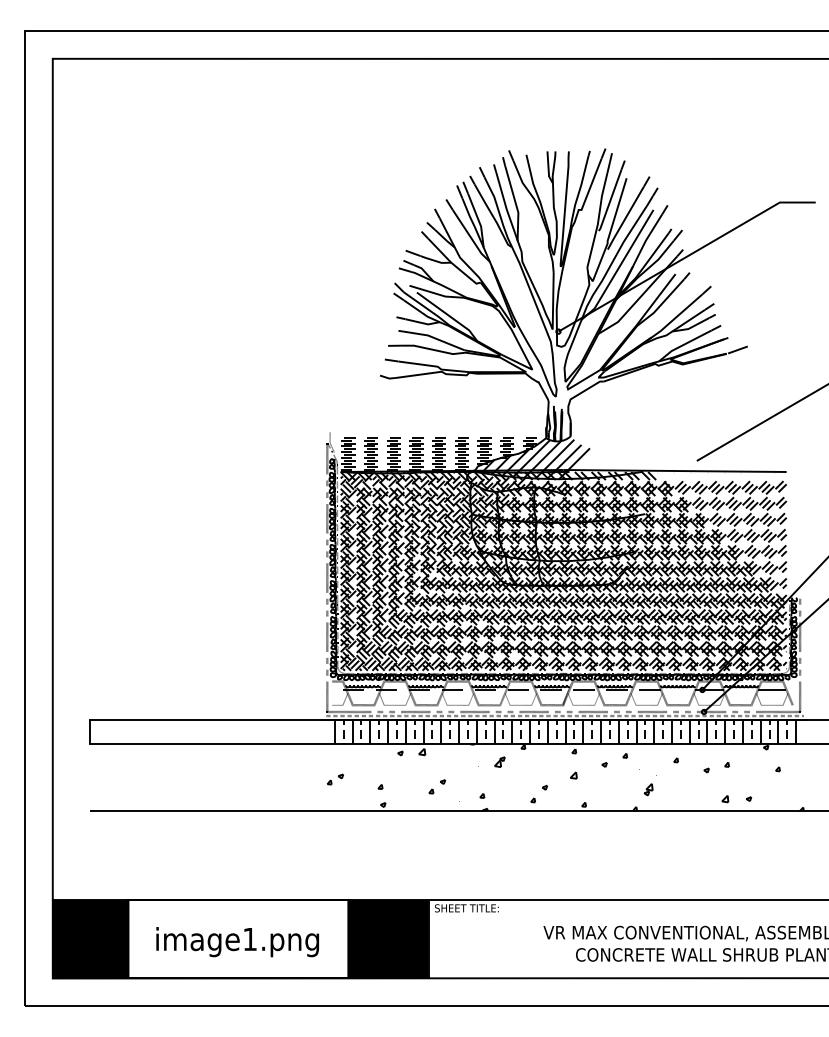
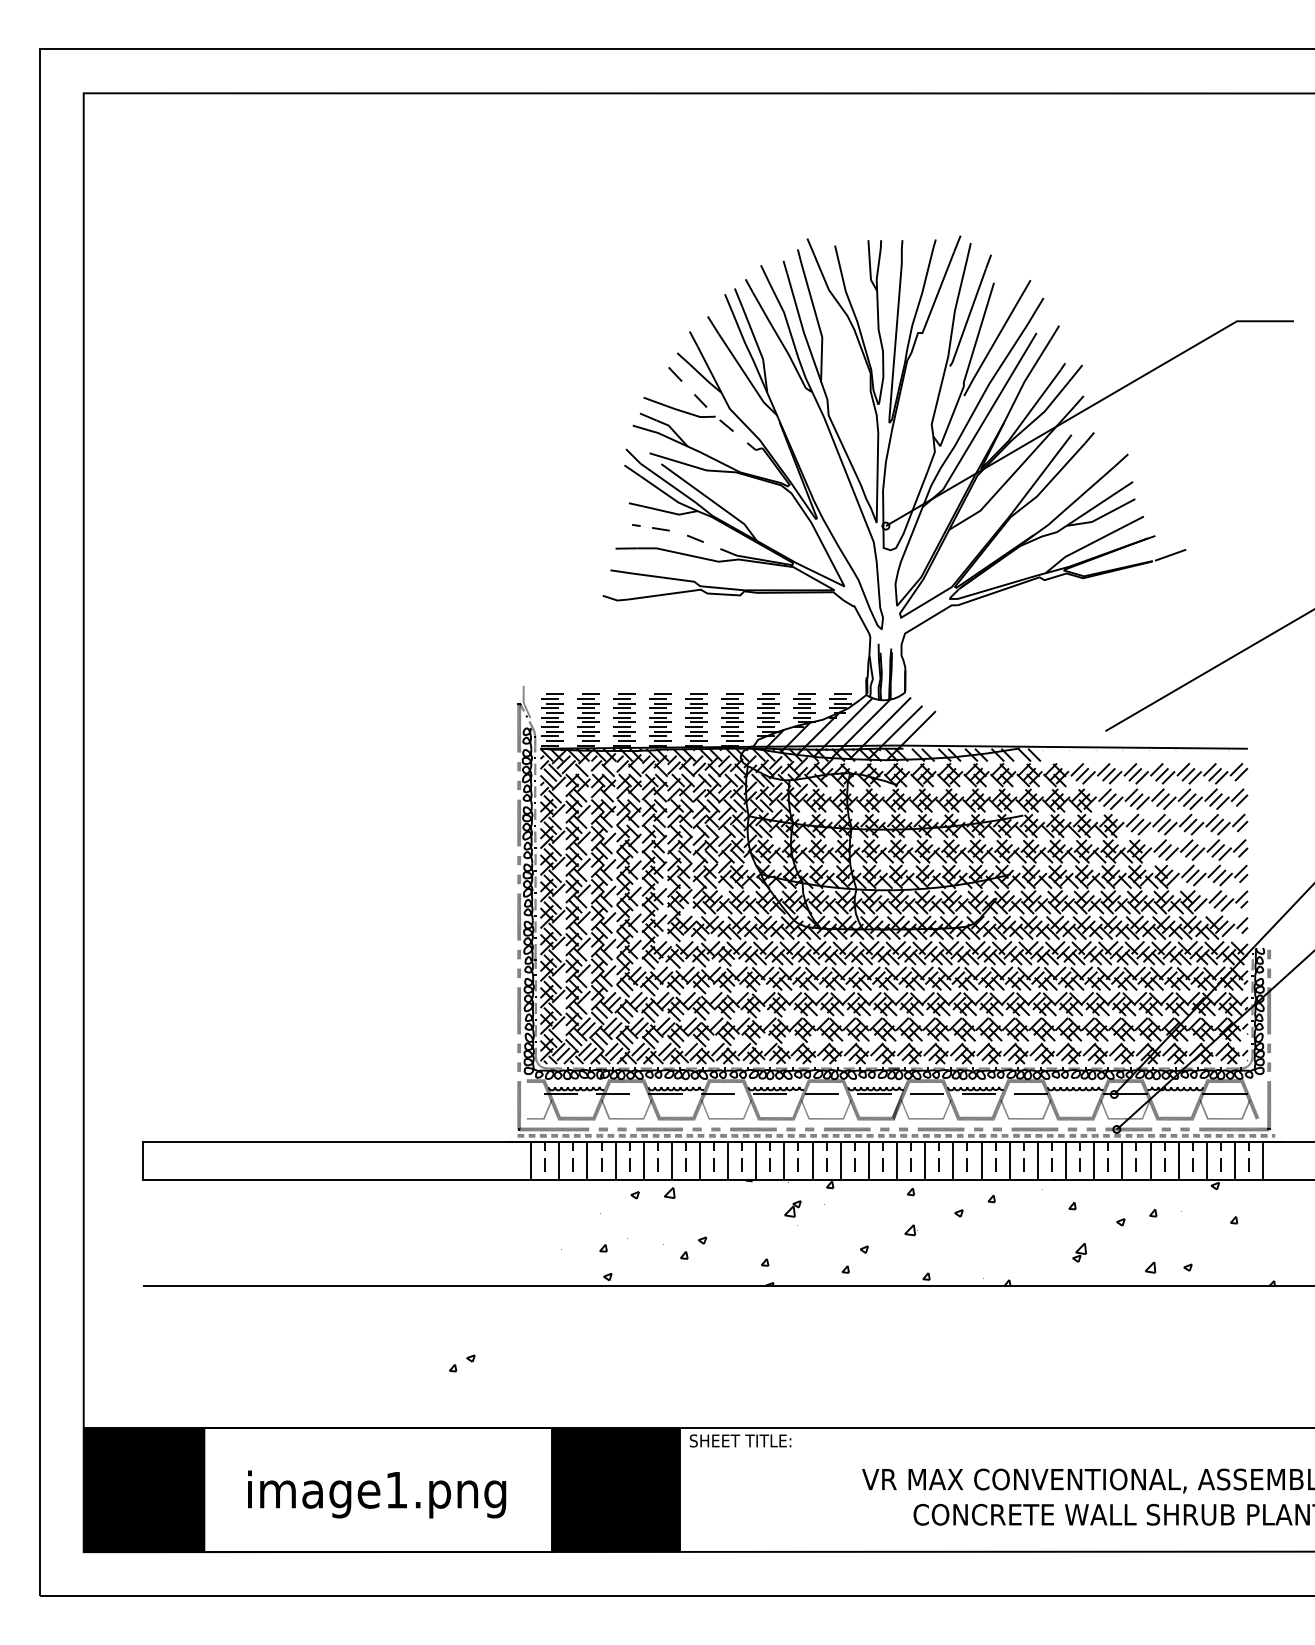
line: (452, 263) -> (717, 417), solid -> dashed
line: (434, 338) -> (689, 536), solid -> dashed
part: (335, 779) -> (462, 1363), moved
part: (648, 789) -> (1079, 1252), moved

